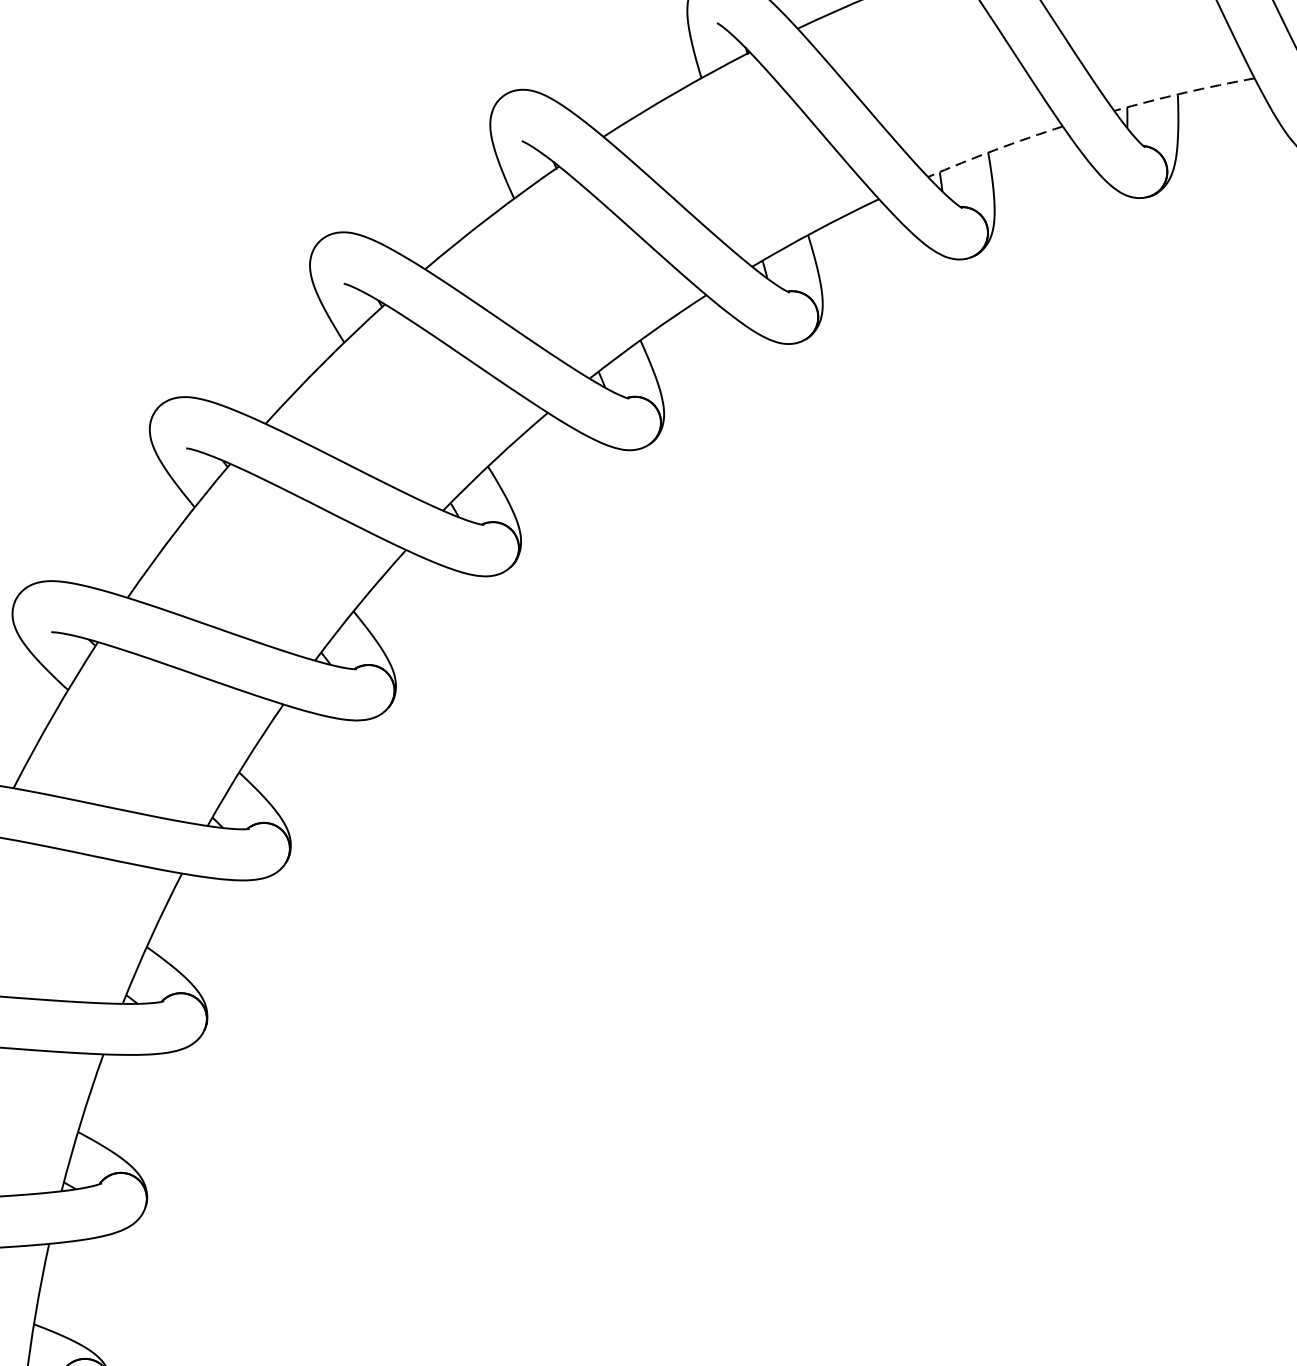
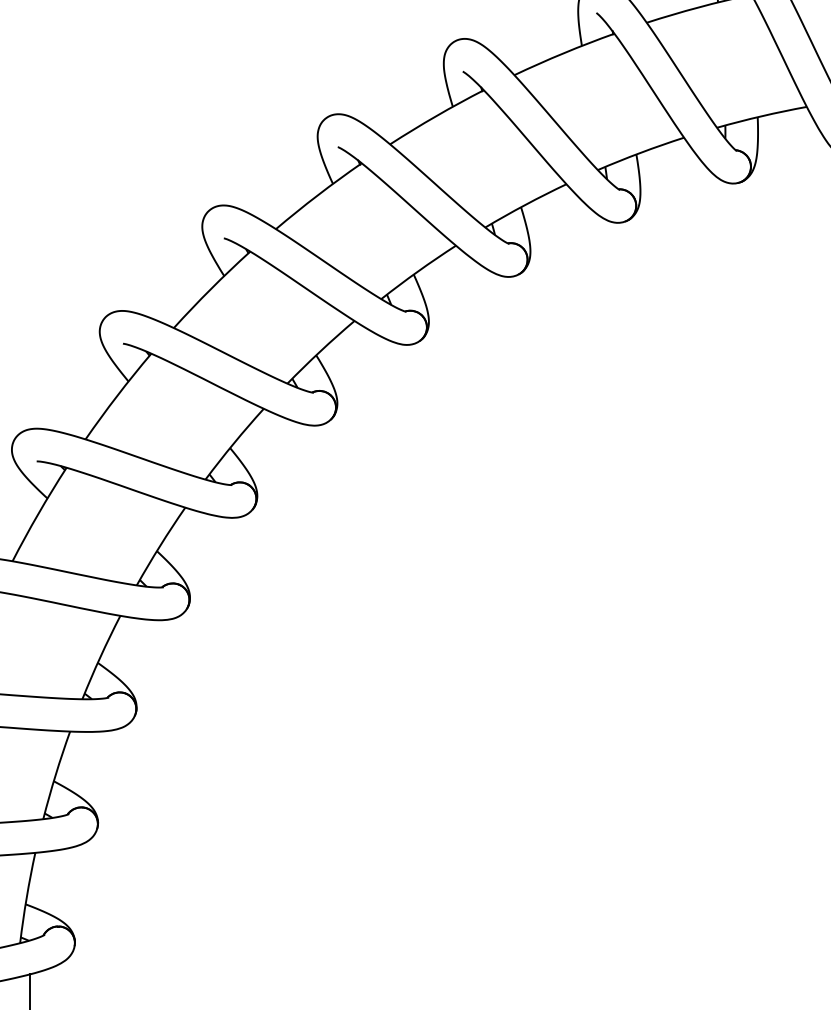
arc: (1183, 93) -> (761, 116), dashed -> solid
arc: (994, 149) -> (640, 152), dashed -> solid

